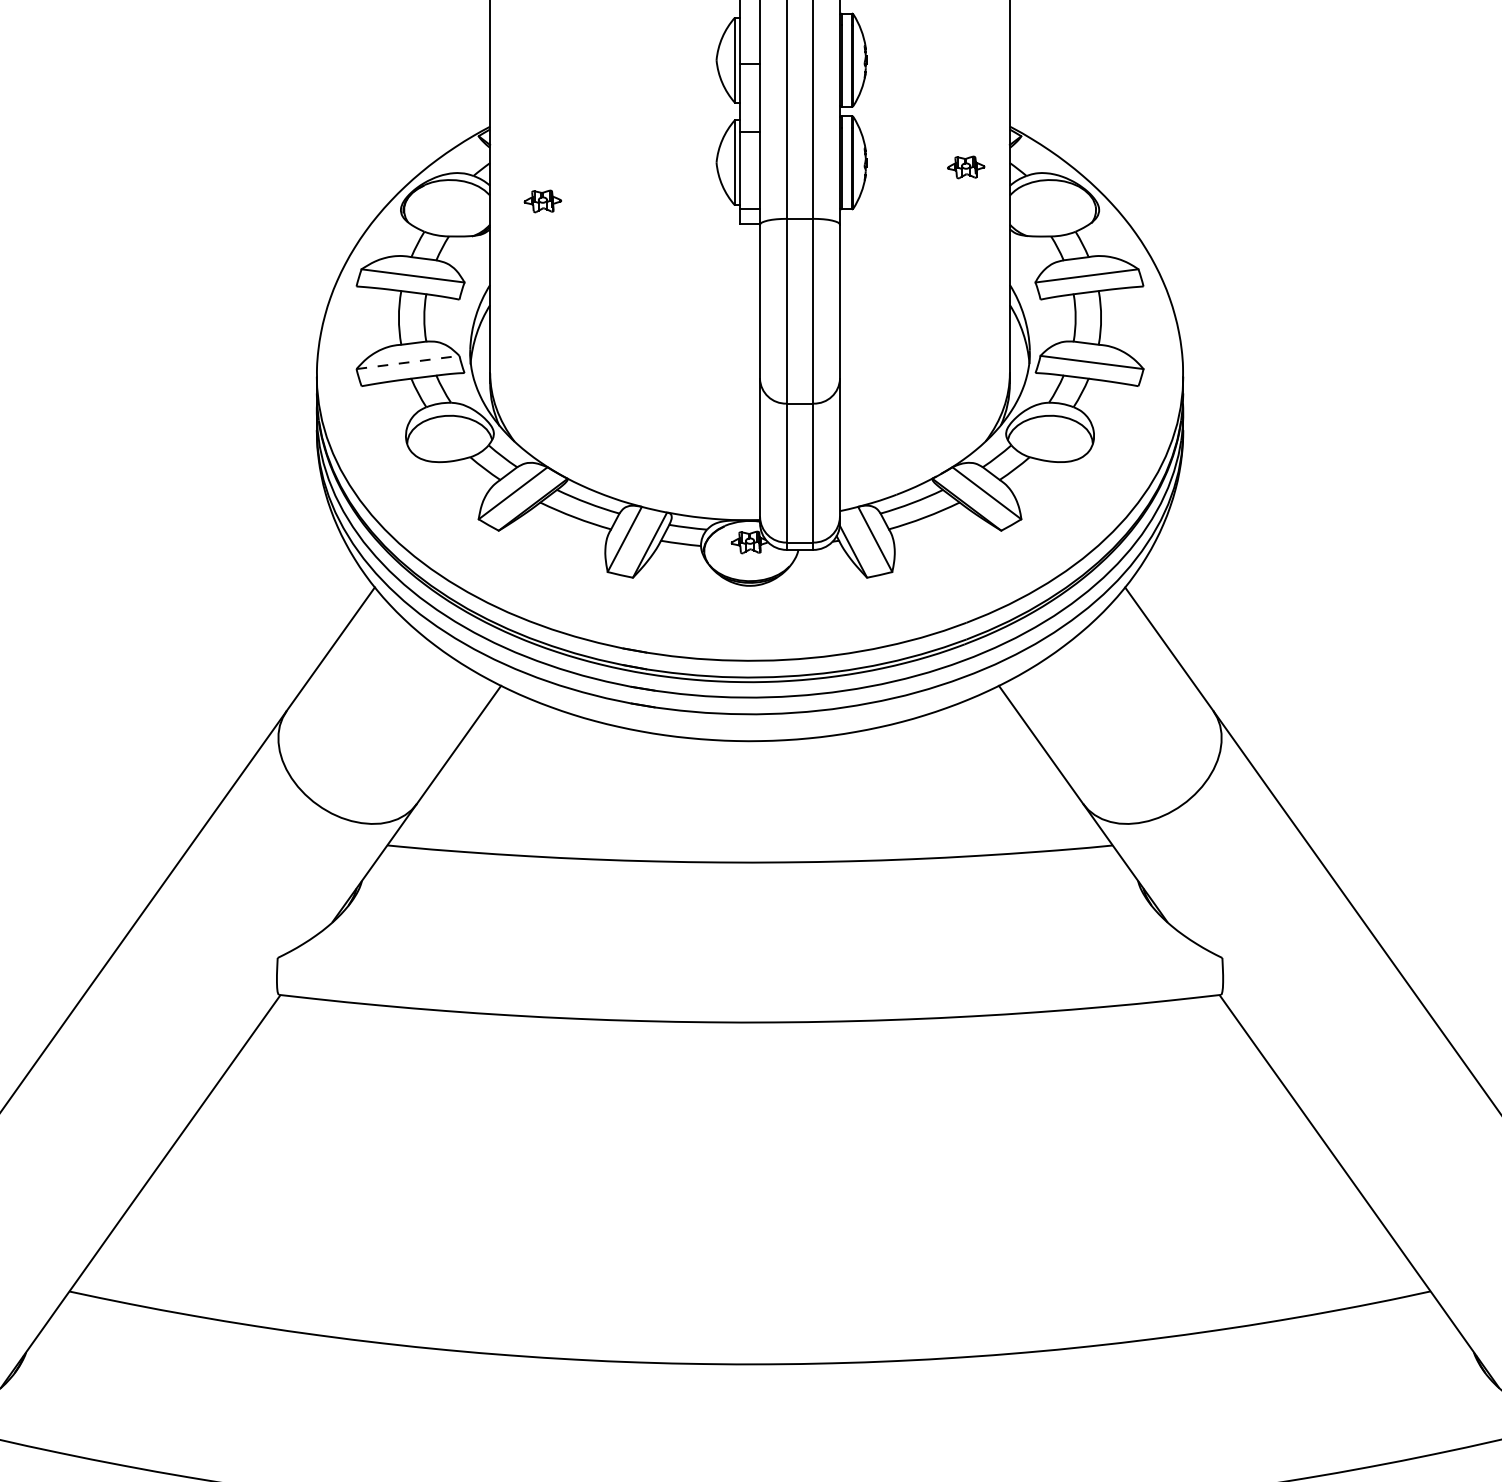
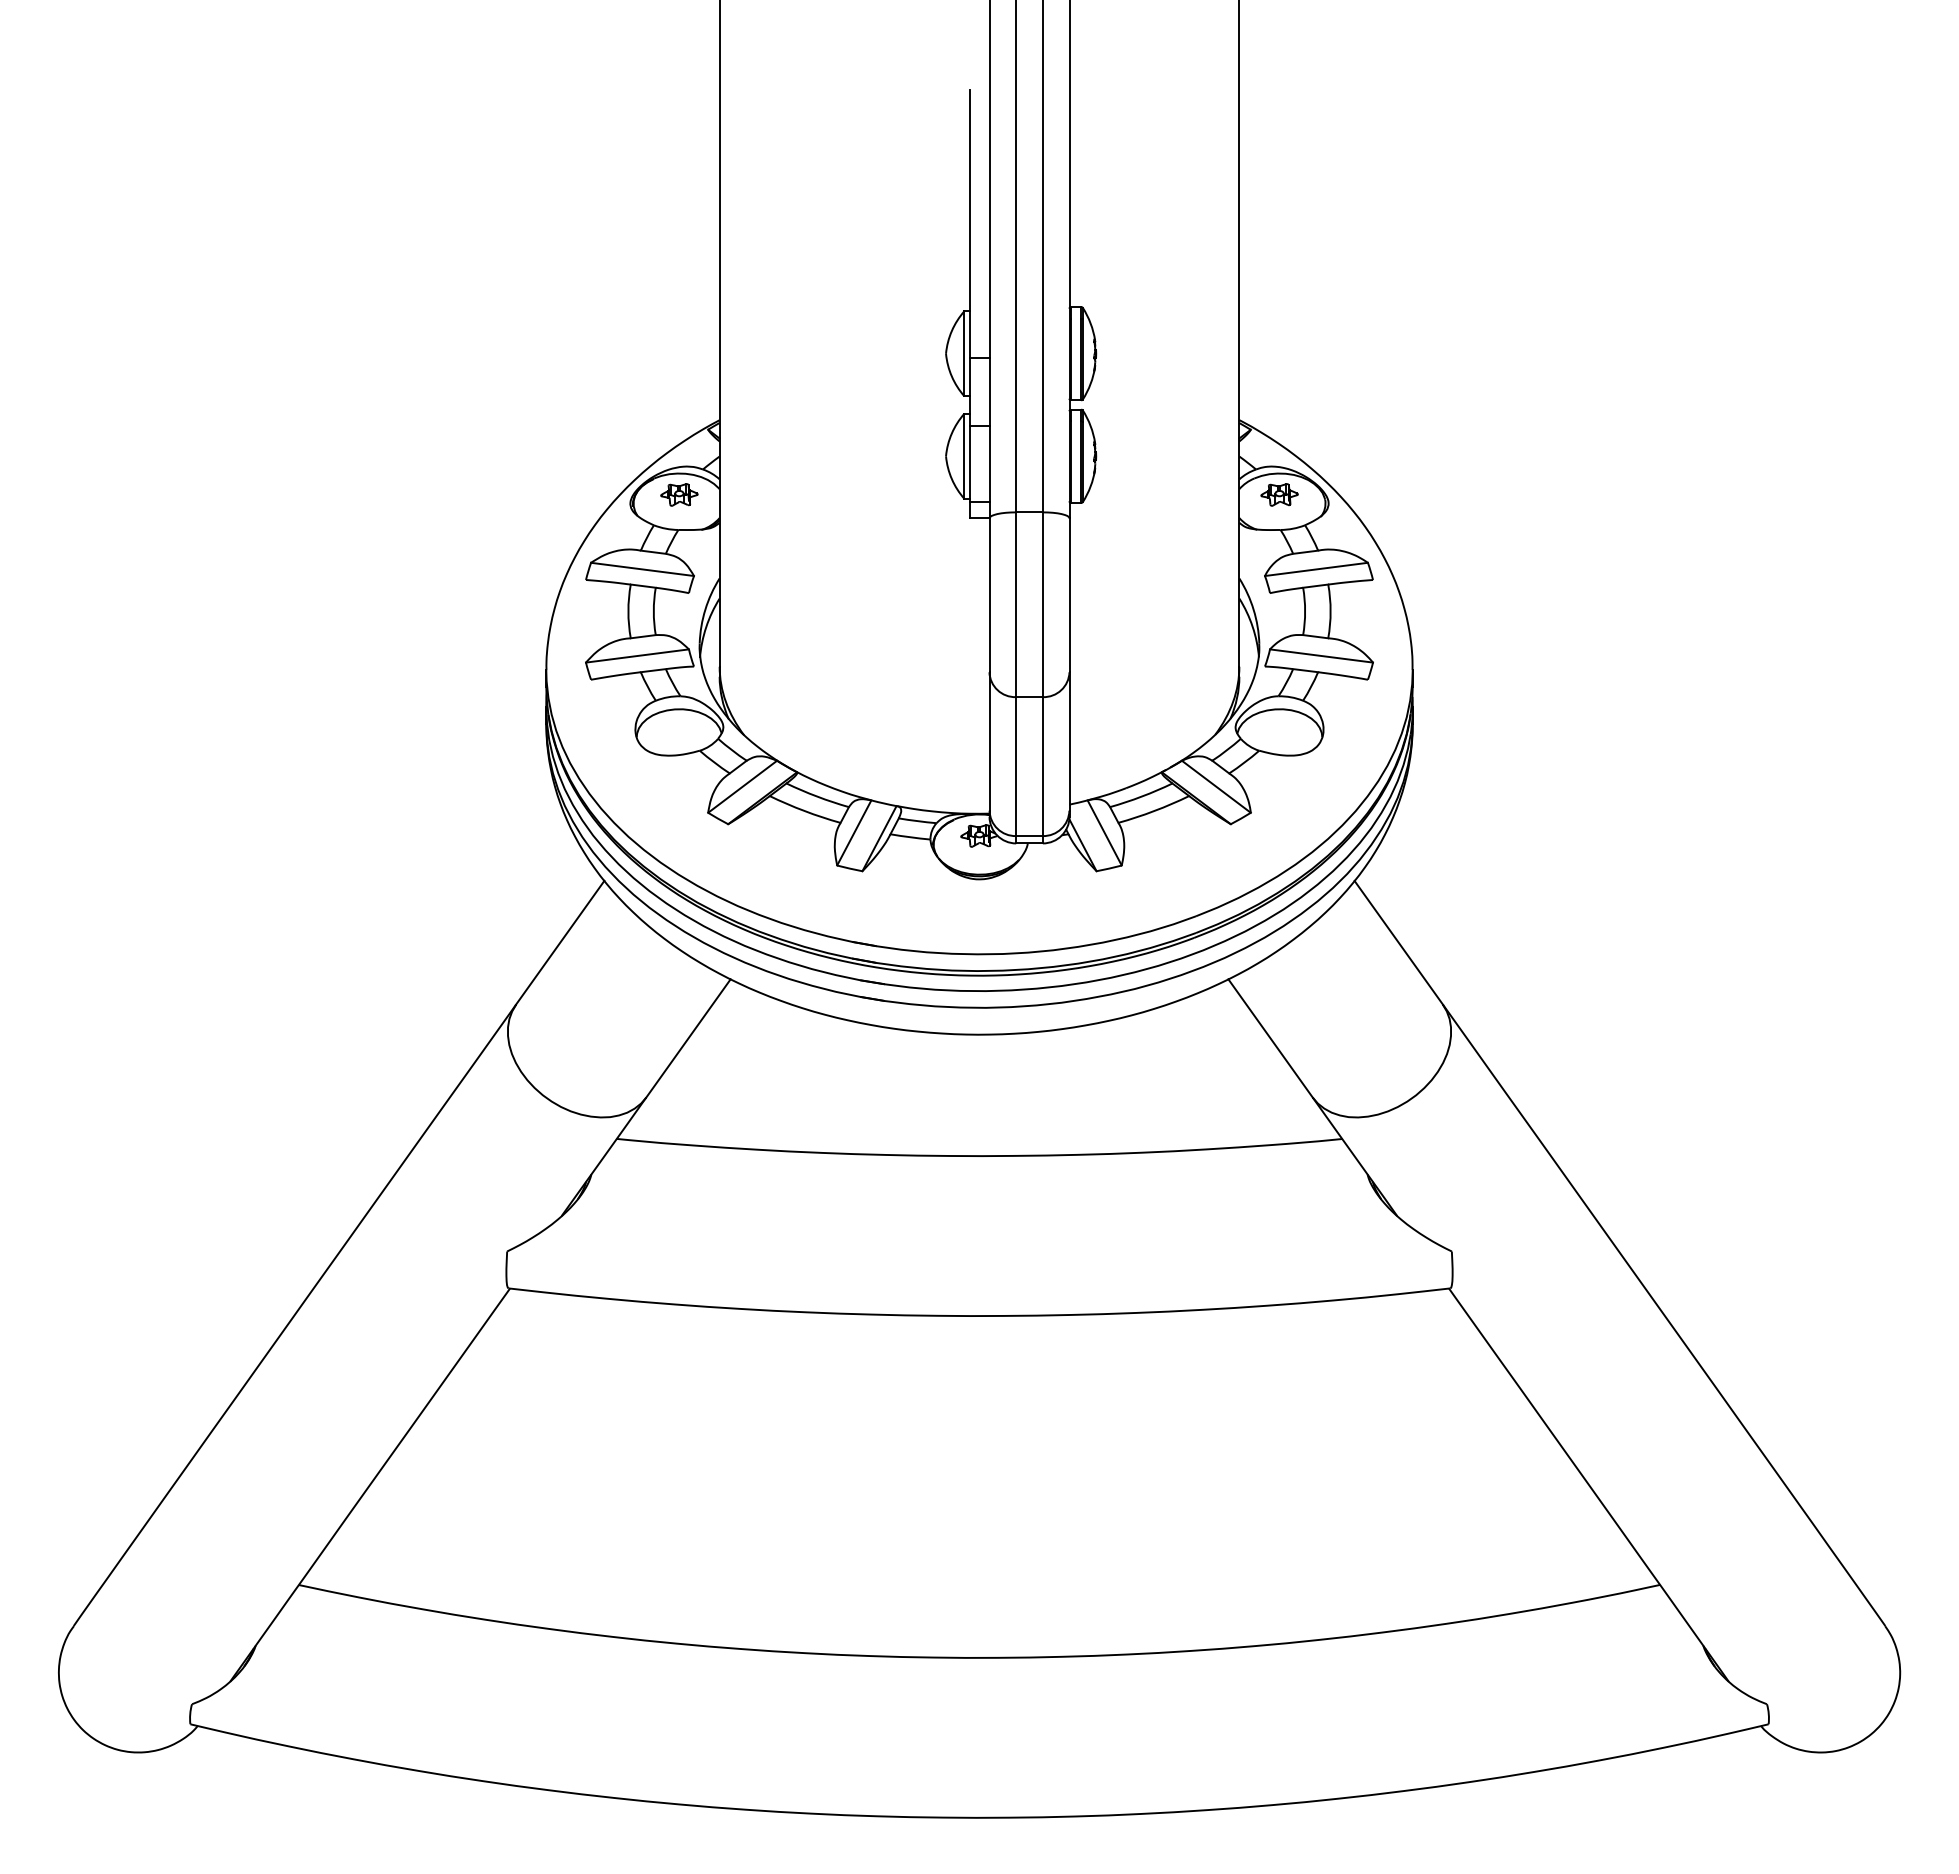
part: (966, 166) -> (1279, 494), moved
part: (543, 200) -> (679, 494), moved
line: (408, 362) -> (637, 656), dashed -> solid

